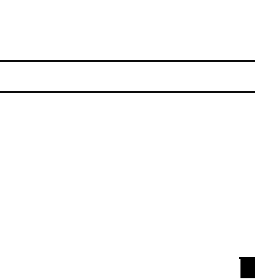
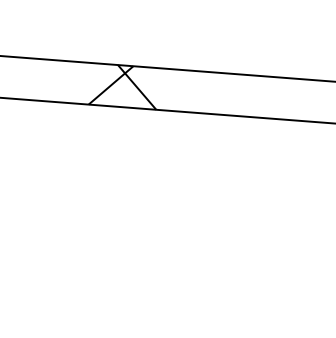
hatch: (110, 76) -> (123, 86), added

